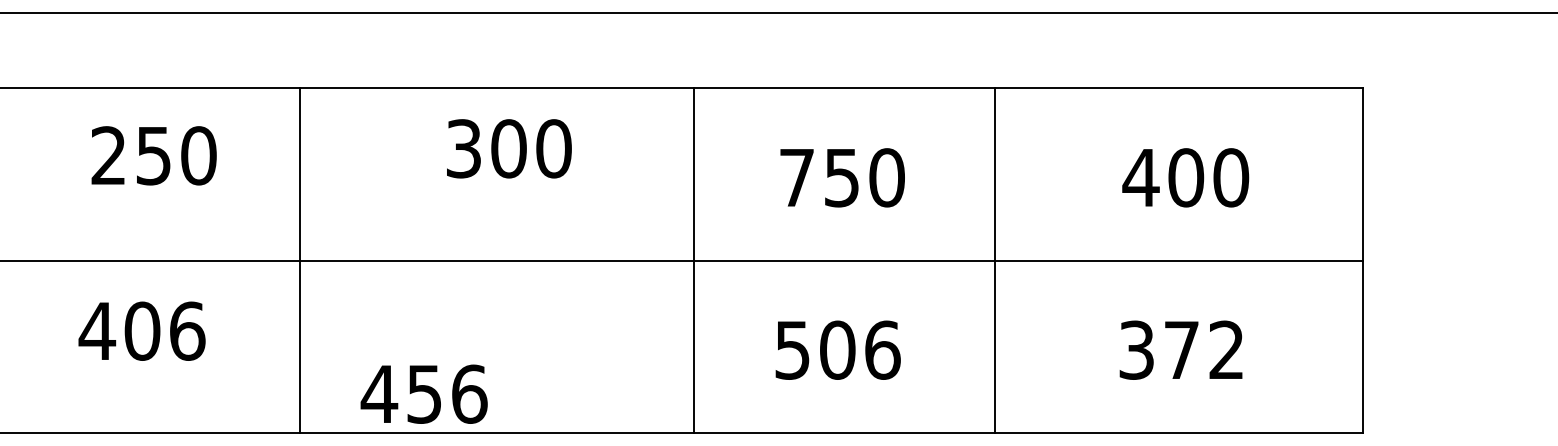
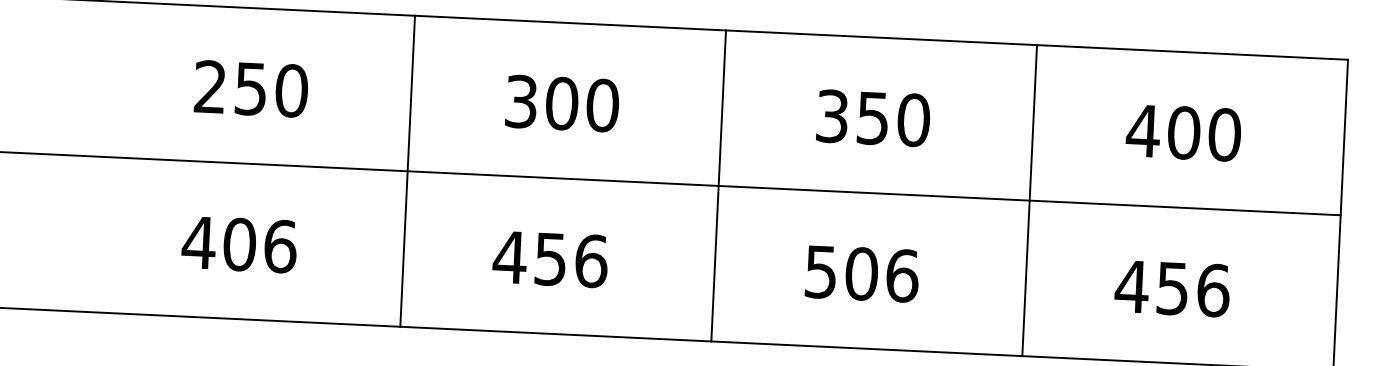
text: (509, 148) -> (562, 103), moved
text: (153, 155) -> (250, 88), moved
text: (796, 177) -> (831, 116), 750 -> 350
line: (300, 260) -> (408, 171), moved
line: (694, 260) -> (719, 185), moved
line: (995, 260) -> (1029, 200), moved
text: (141, 330) -> (238, 243), moved
text: (1180, 349) -> (1171, 287), 372 -> 456
text: (423, 393) -> (549, 258), moved

